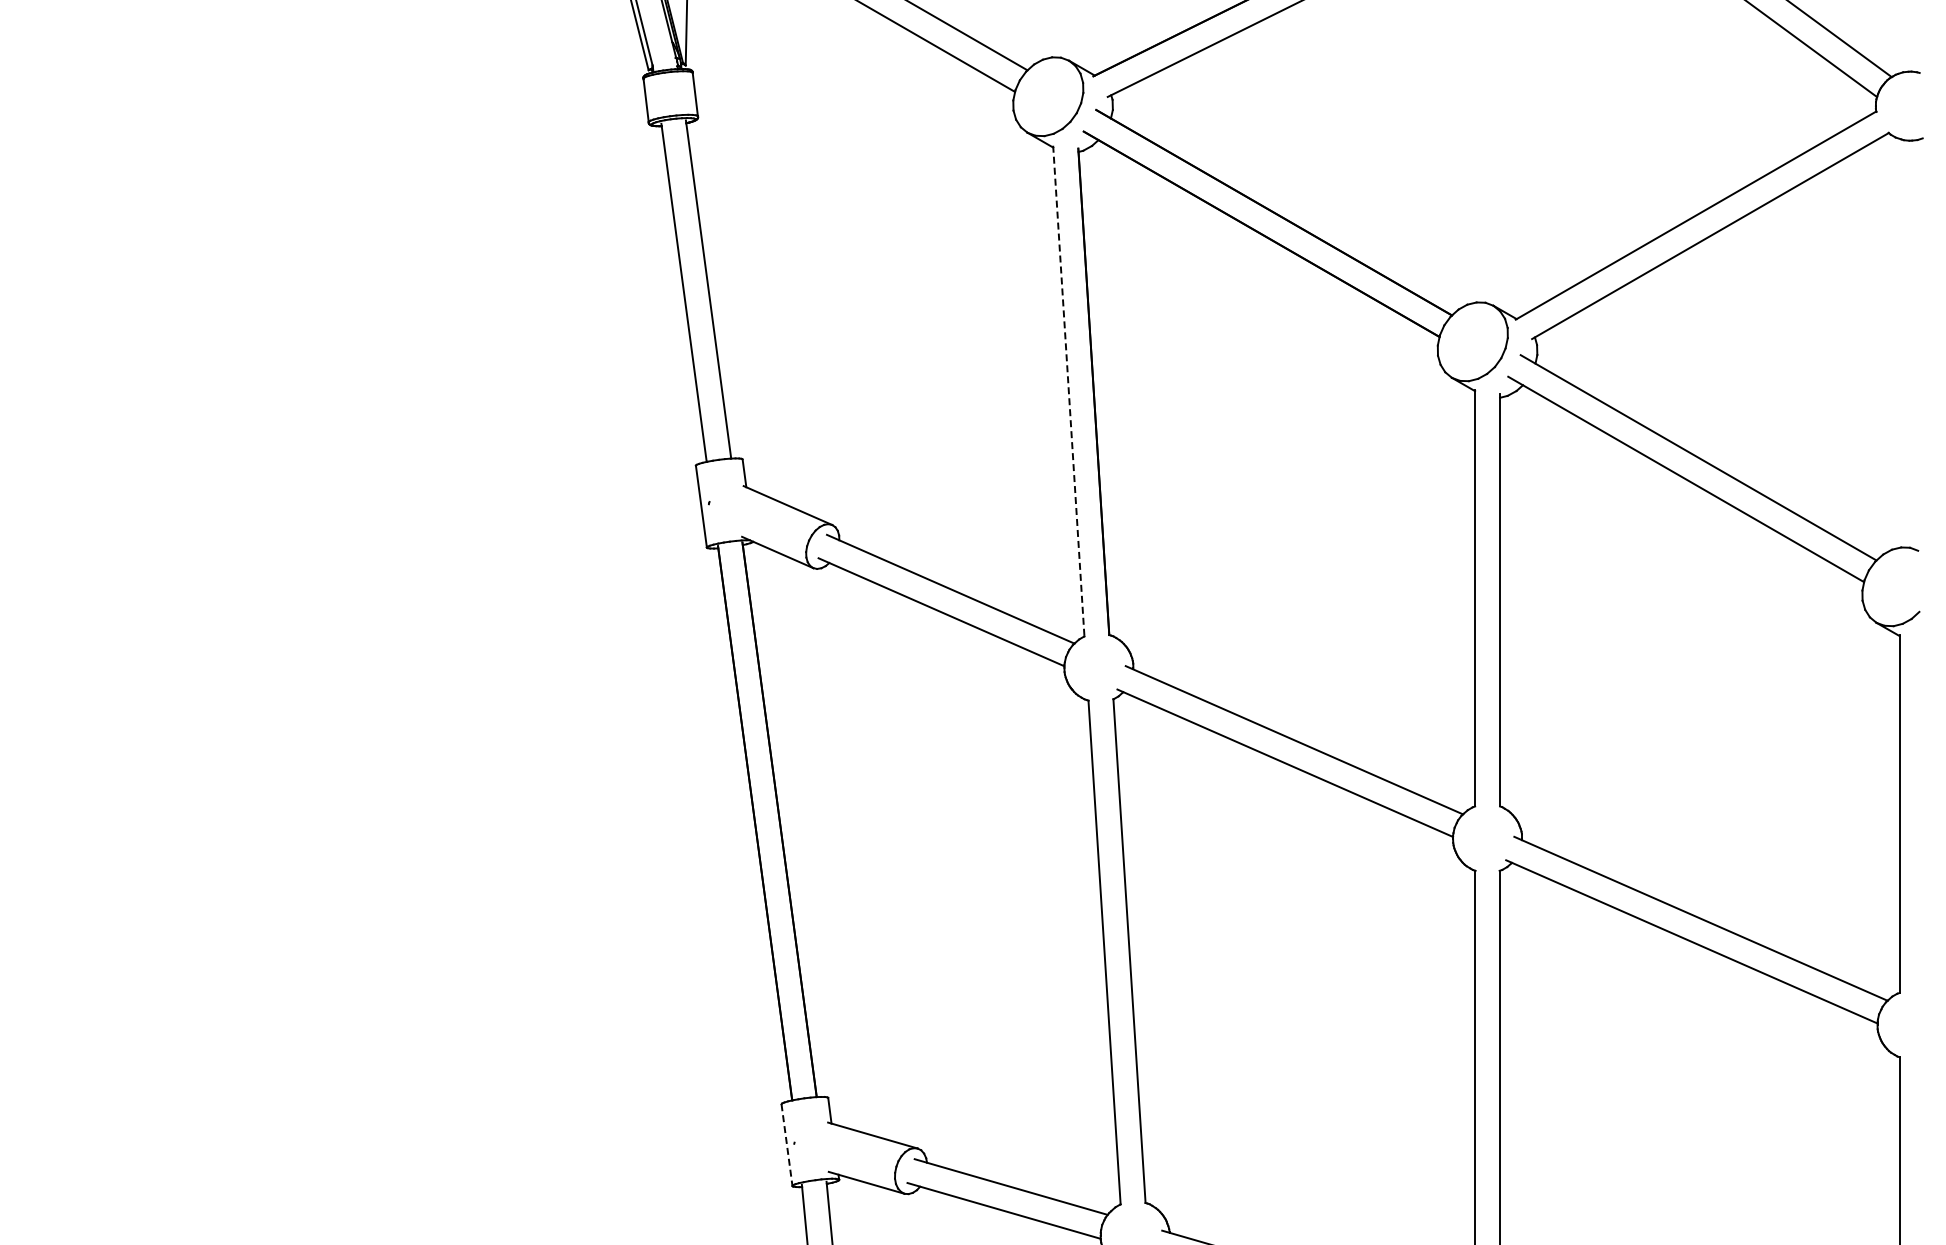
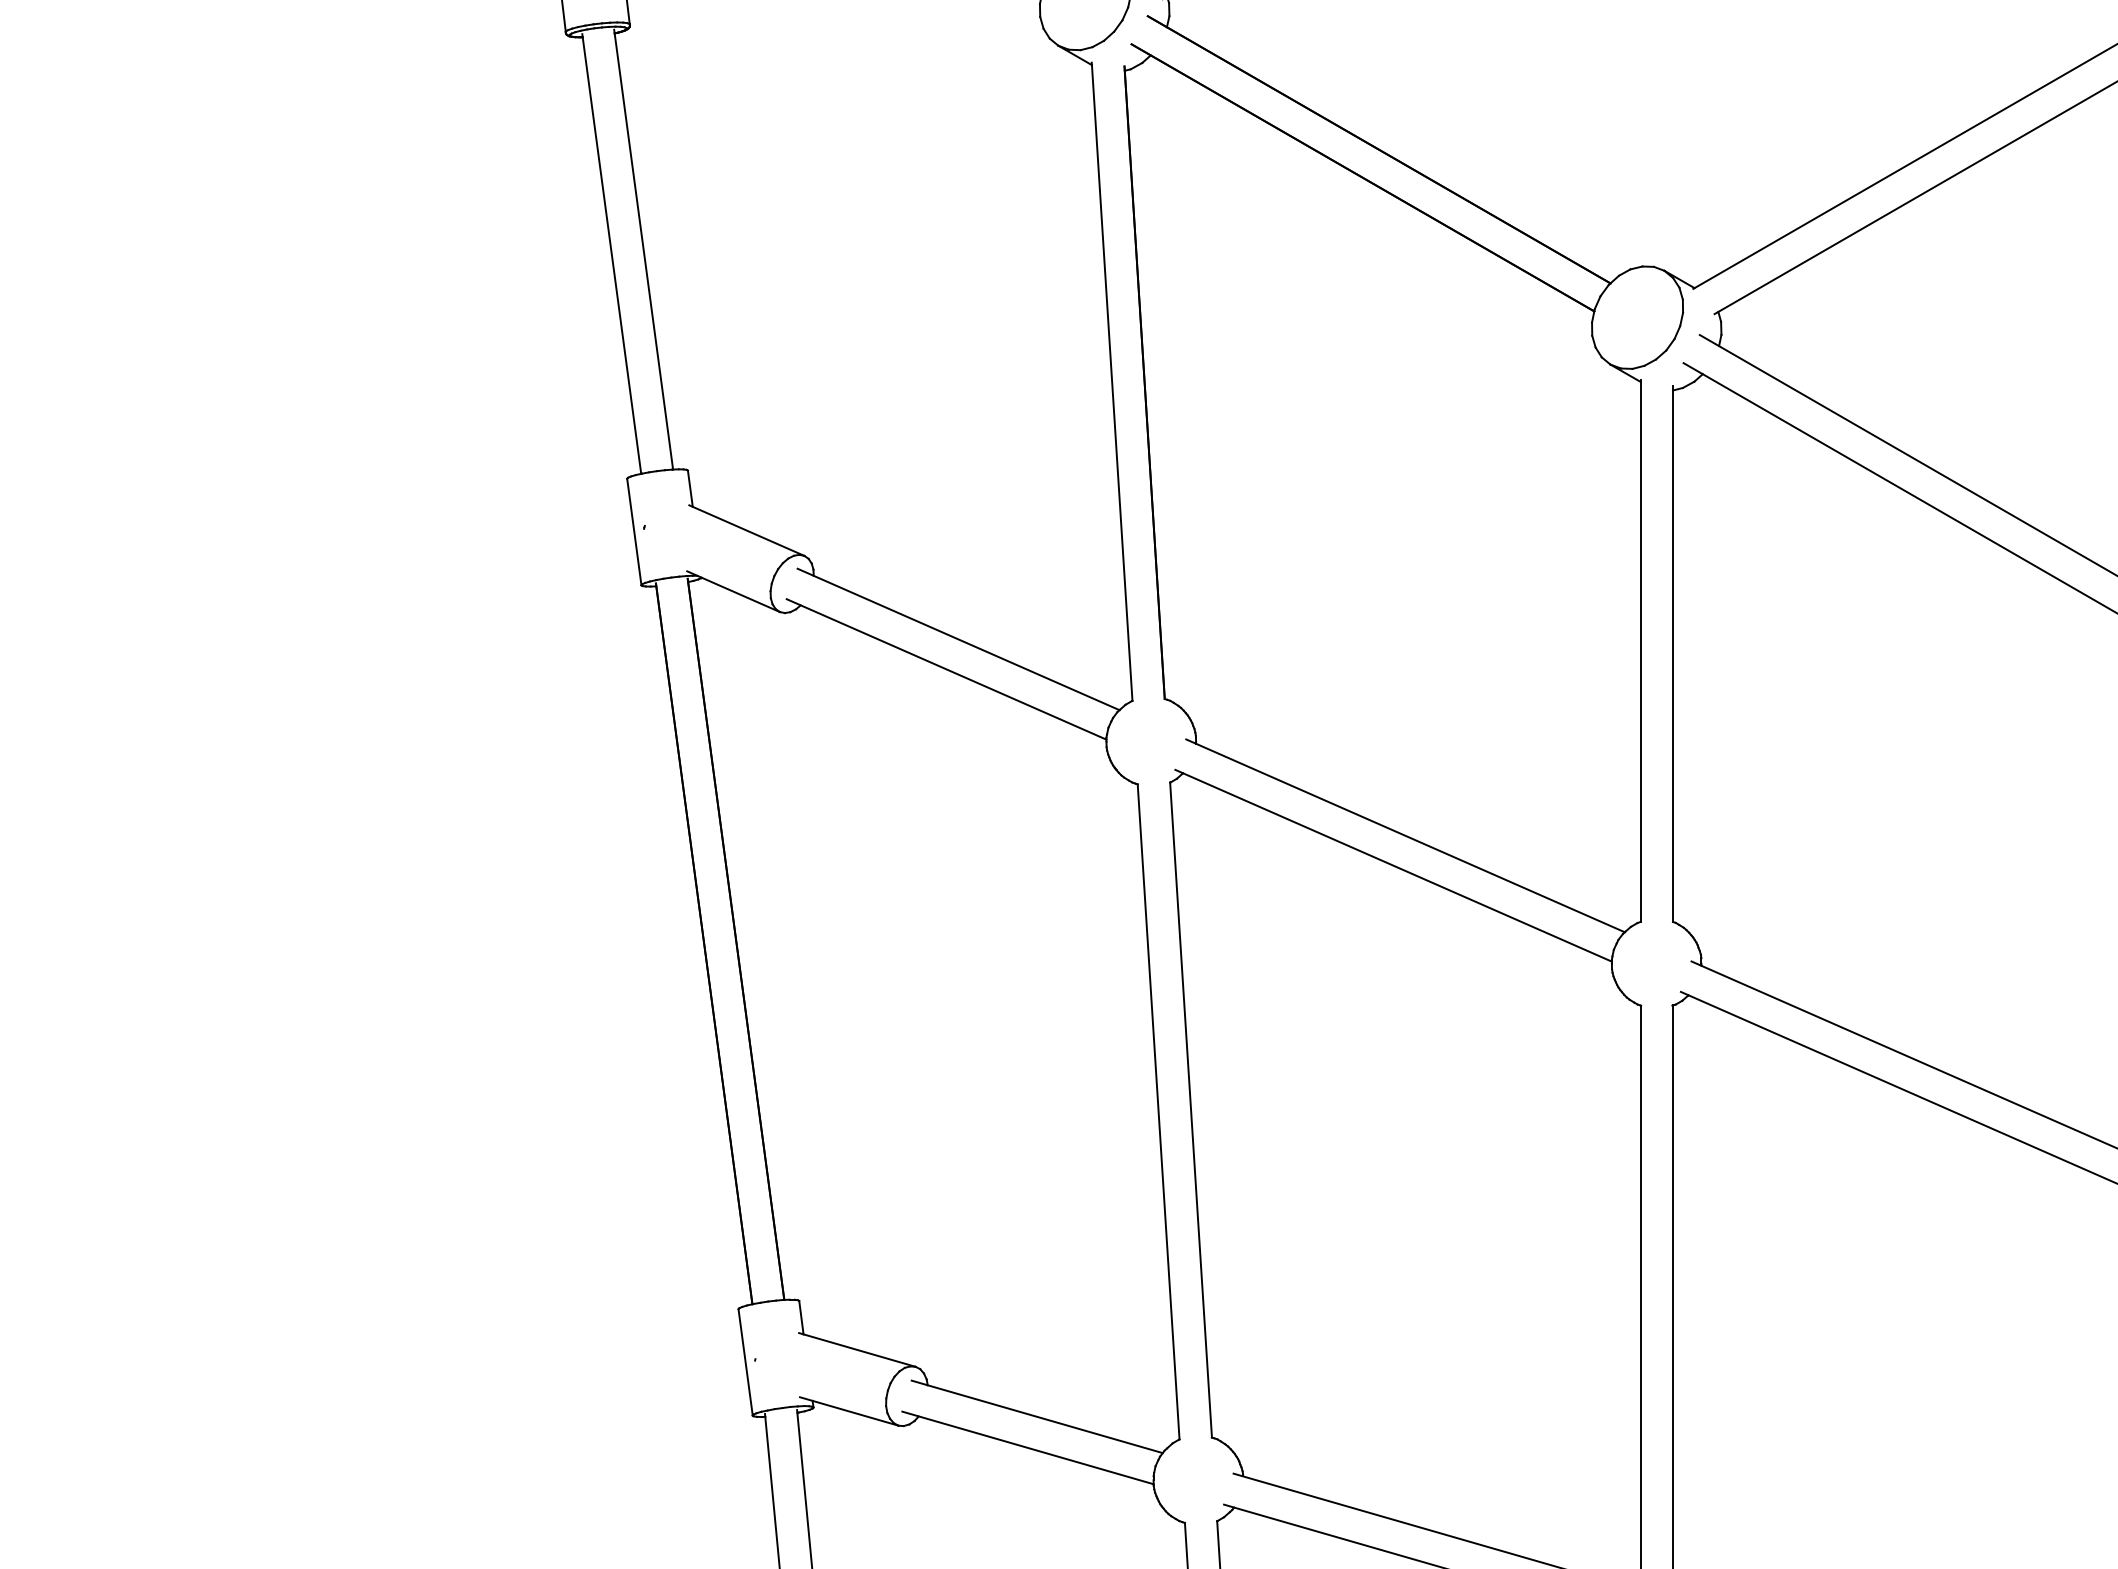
line: (1068, 391) -> (1111, 382), dashed -> solid
line: (787, 1145) -> (746, 1362), dashed -> solid

